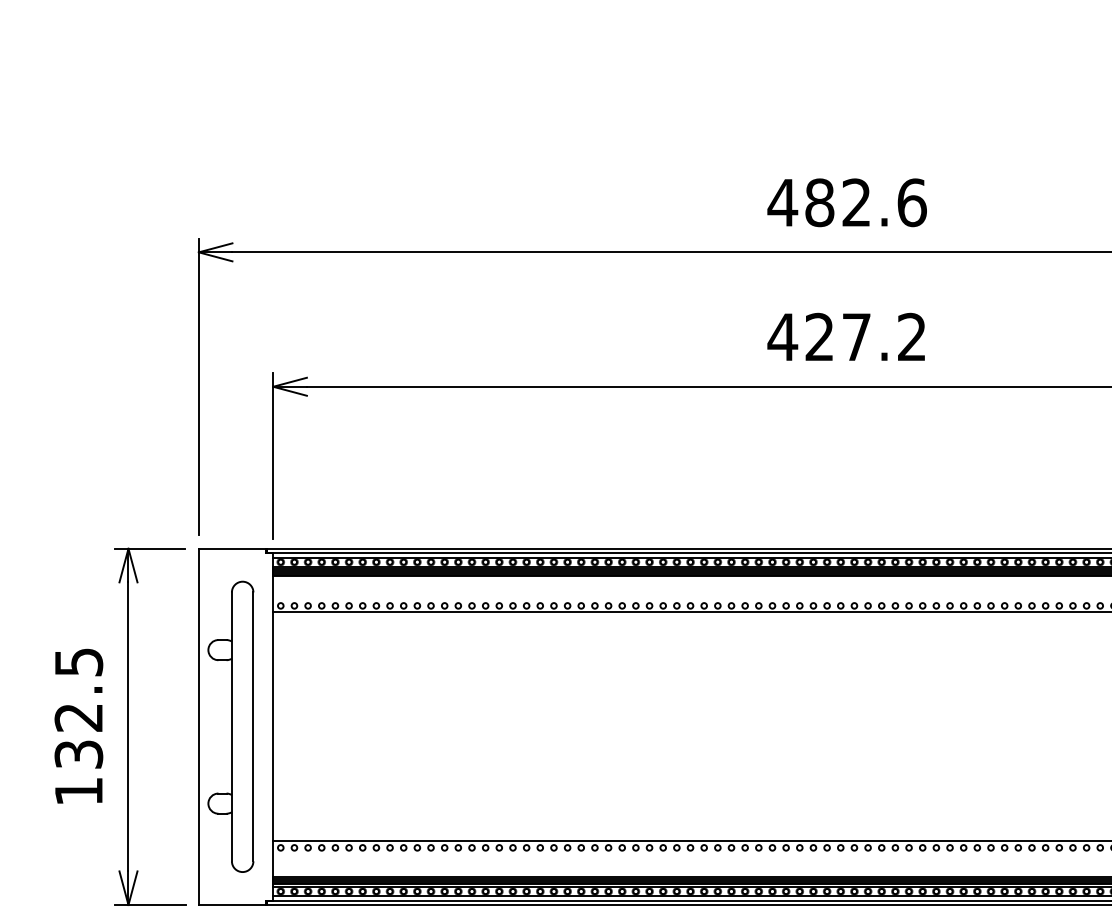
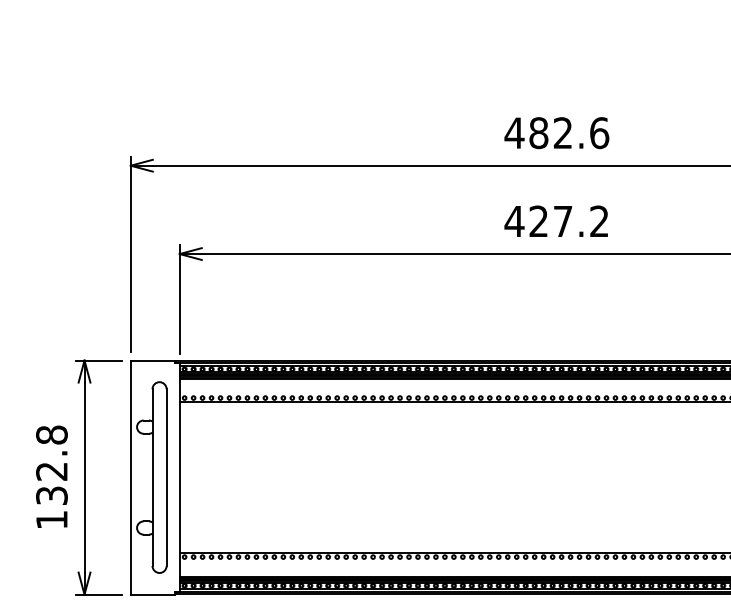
text: (78, 661) -> (51, 434), 132.5 -> 132.8

